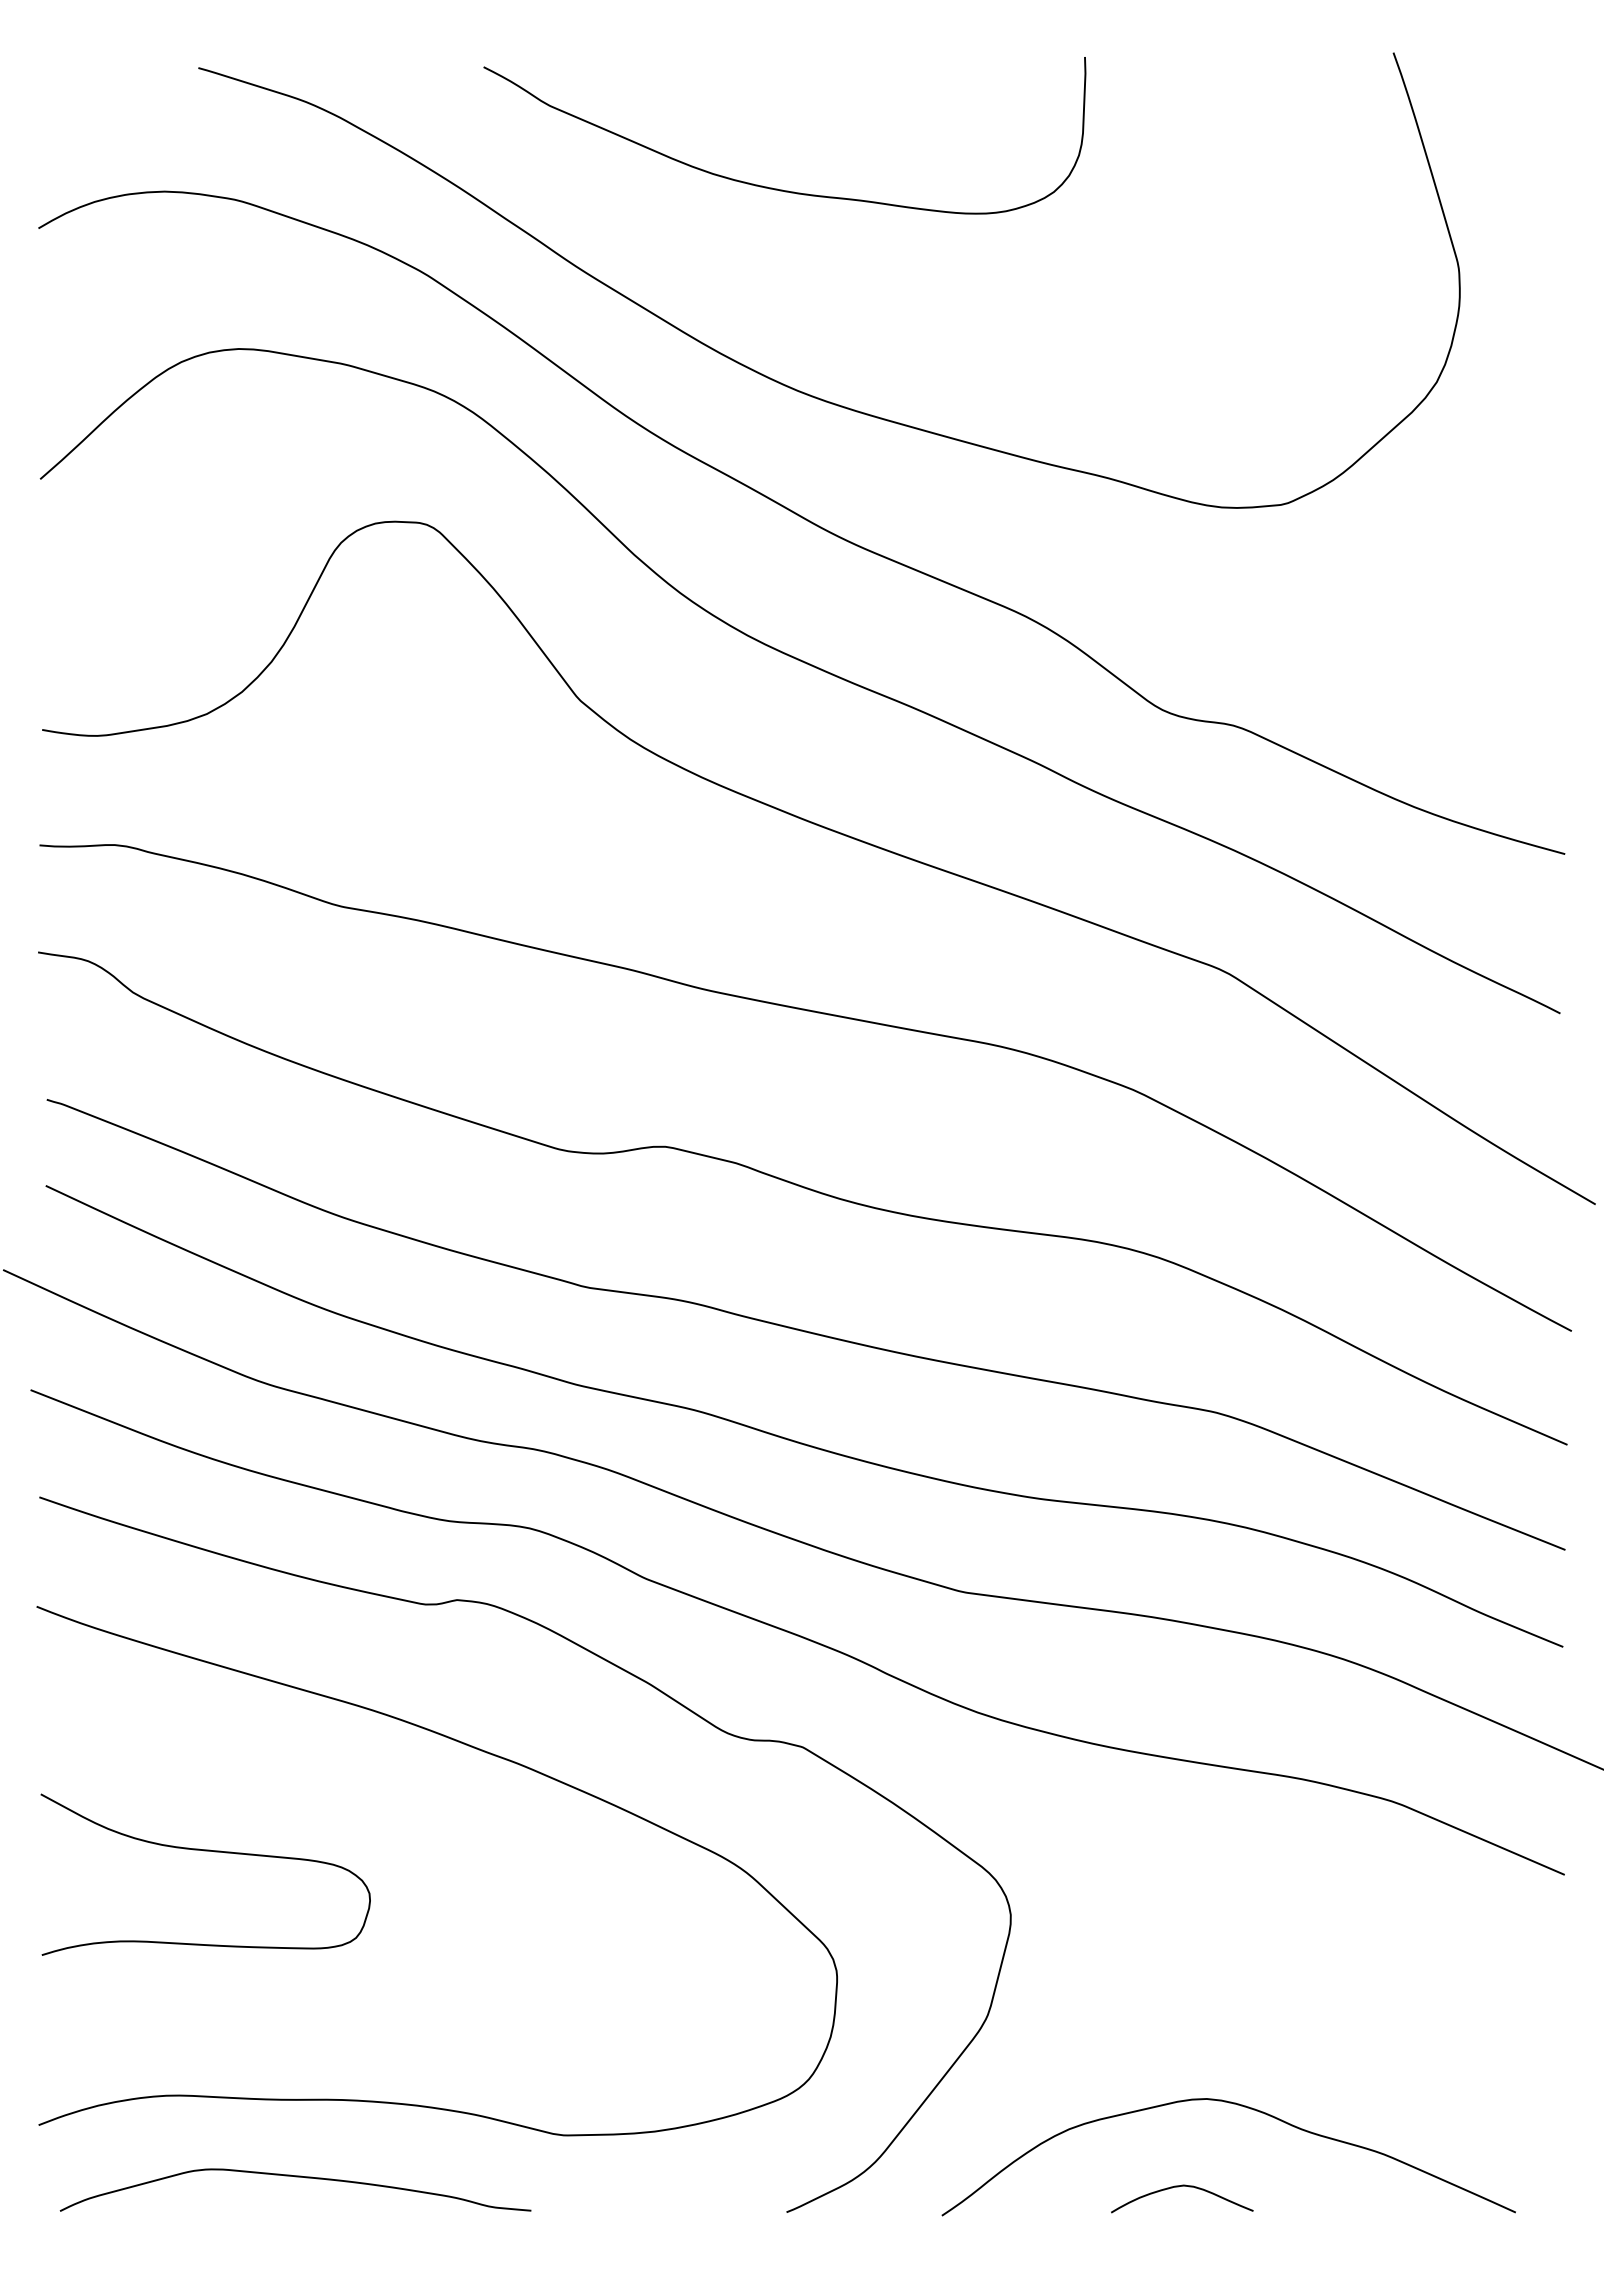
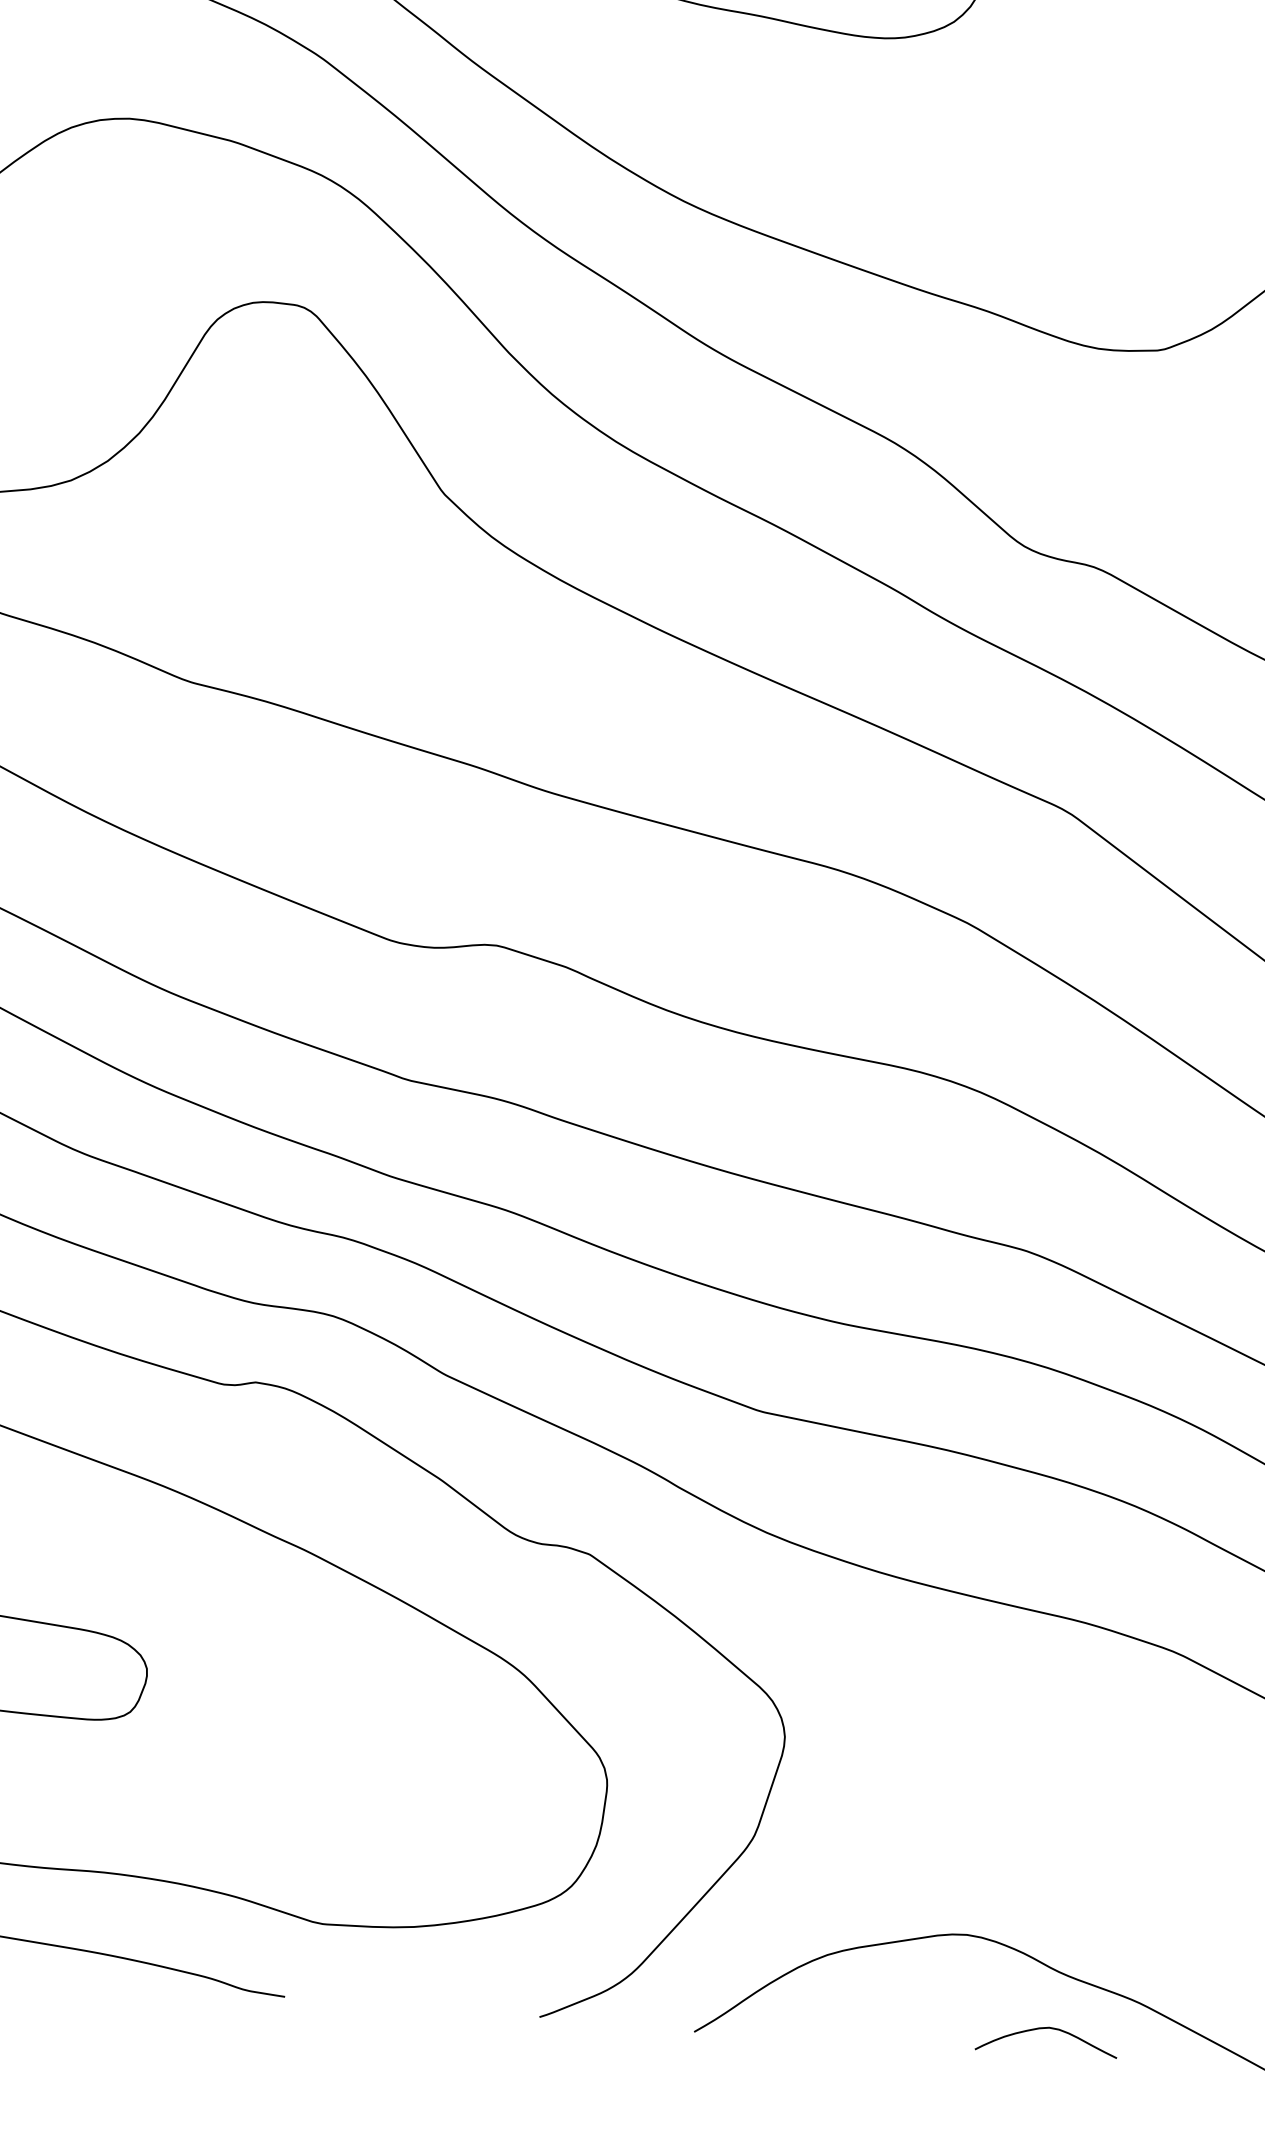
curve: (1178, 2187) -> (1043, 2029), moved

